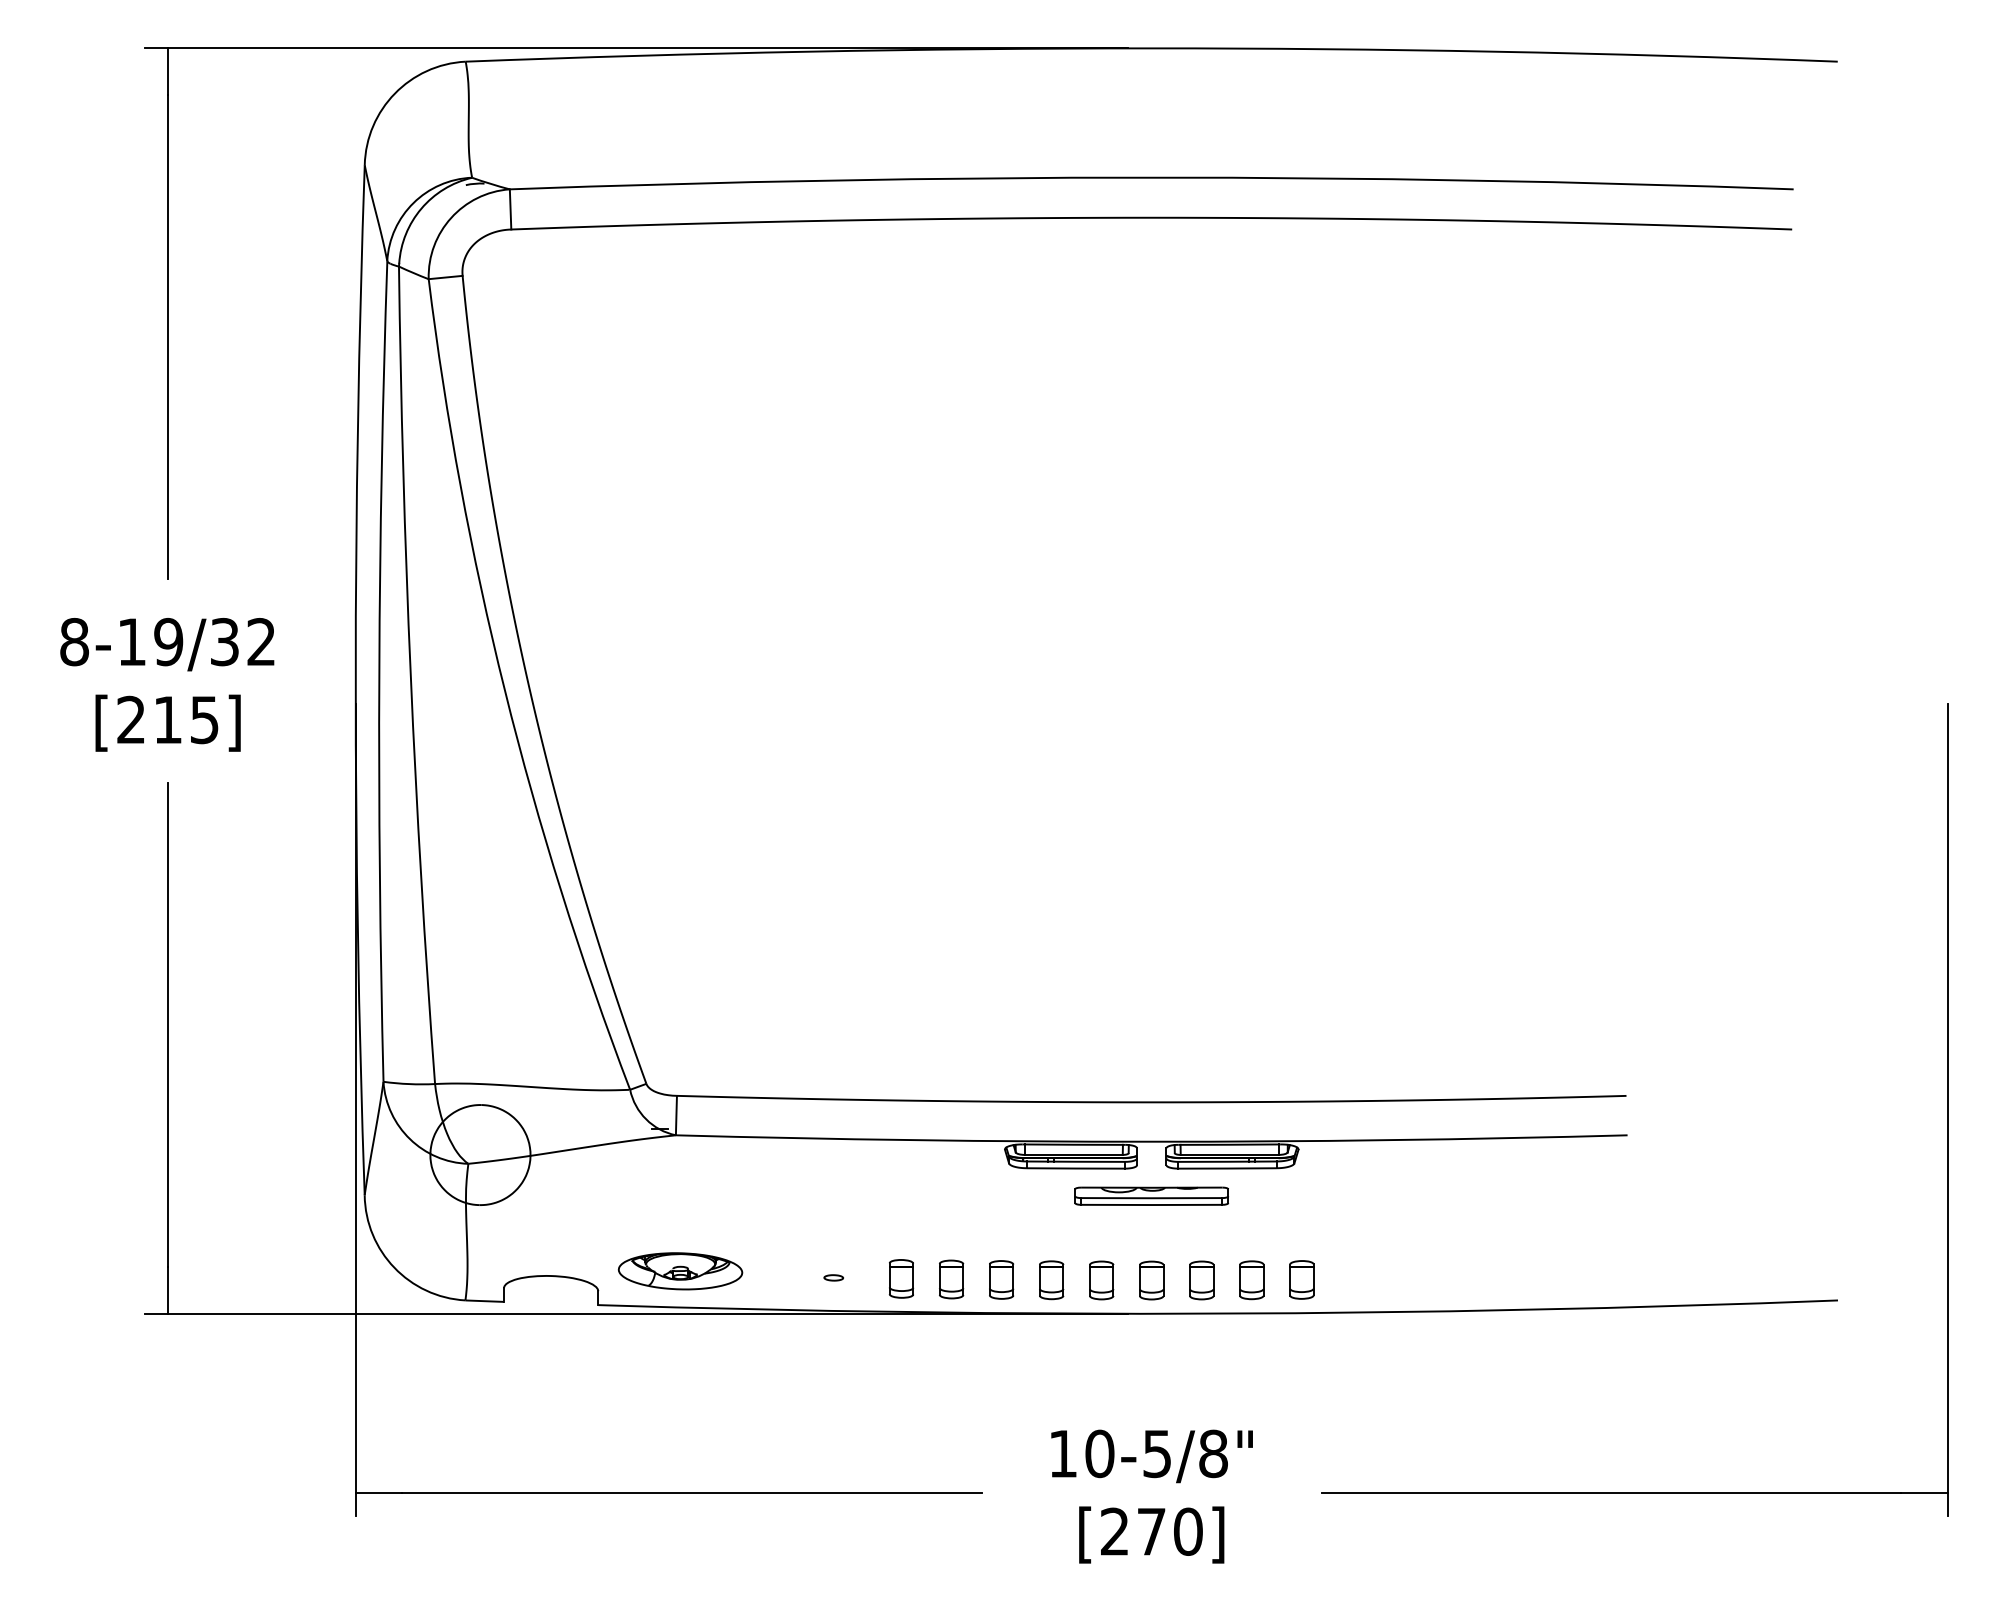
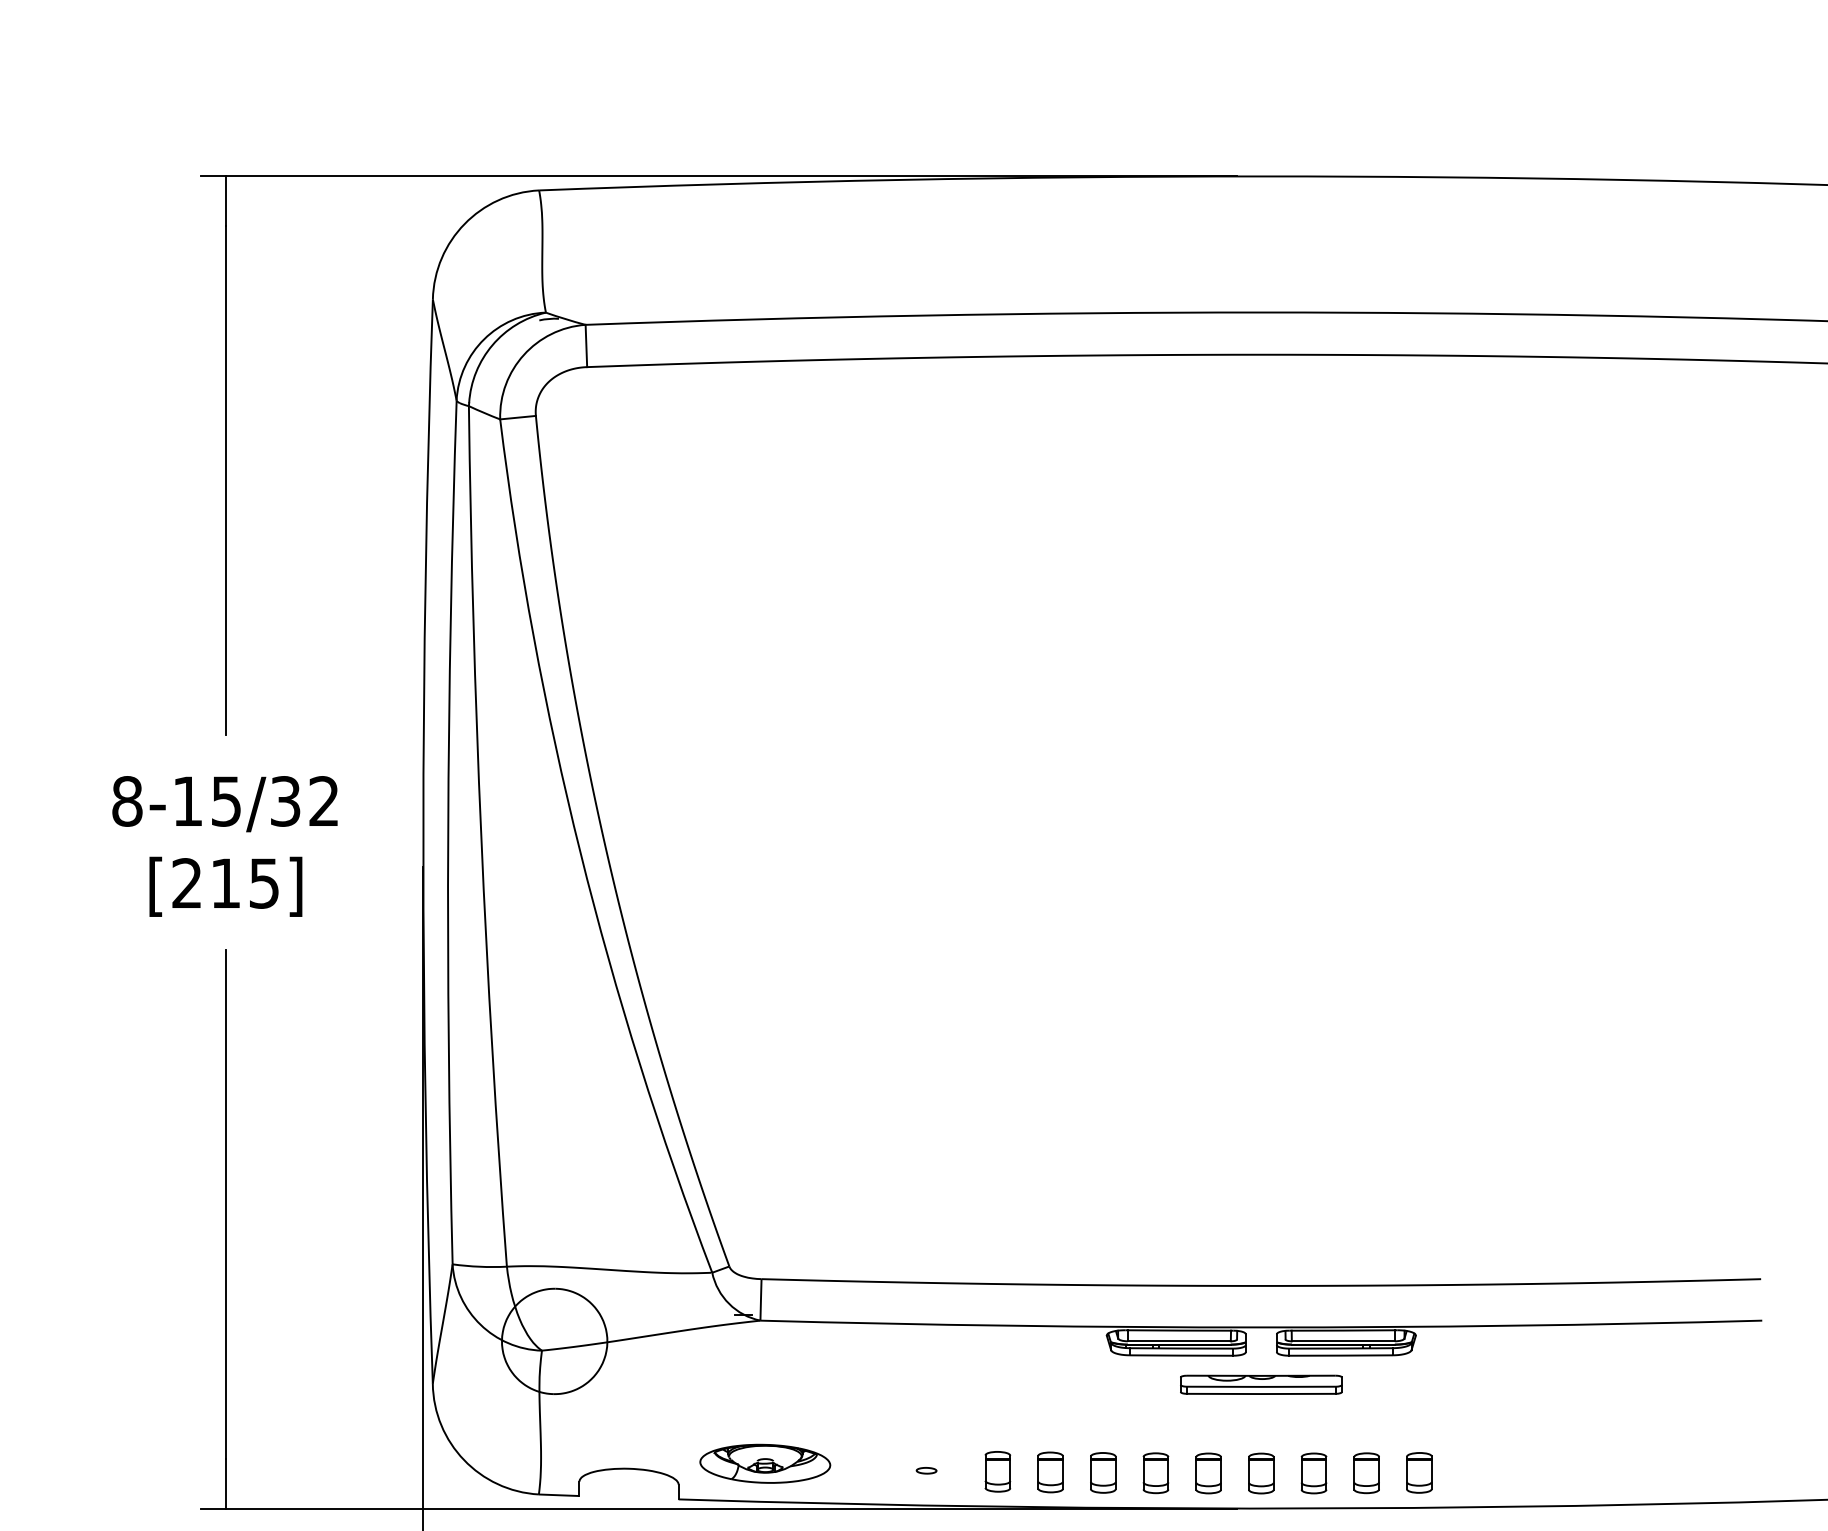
text: (168, 641) -> (226, 800), 8-19/32 -> 8-15/32

